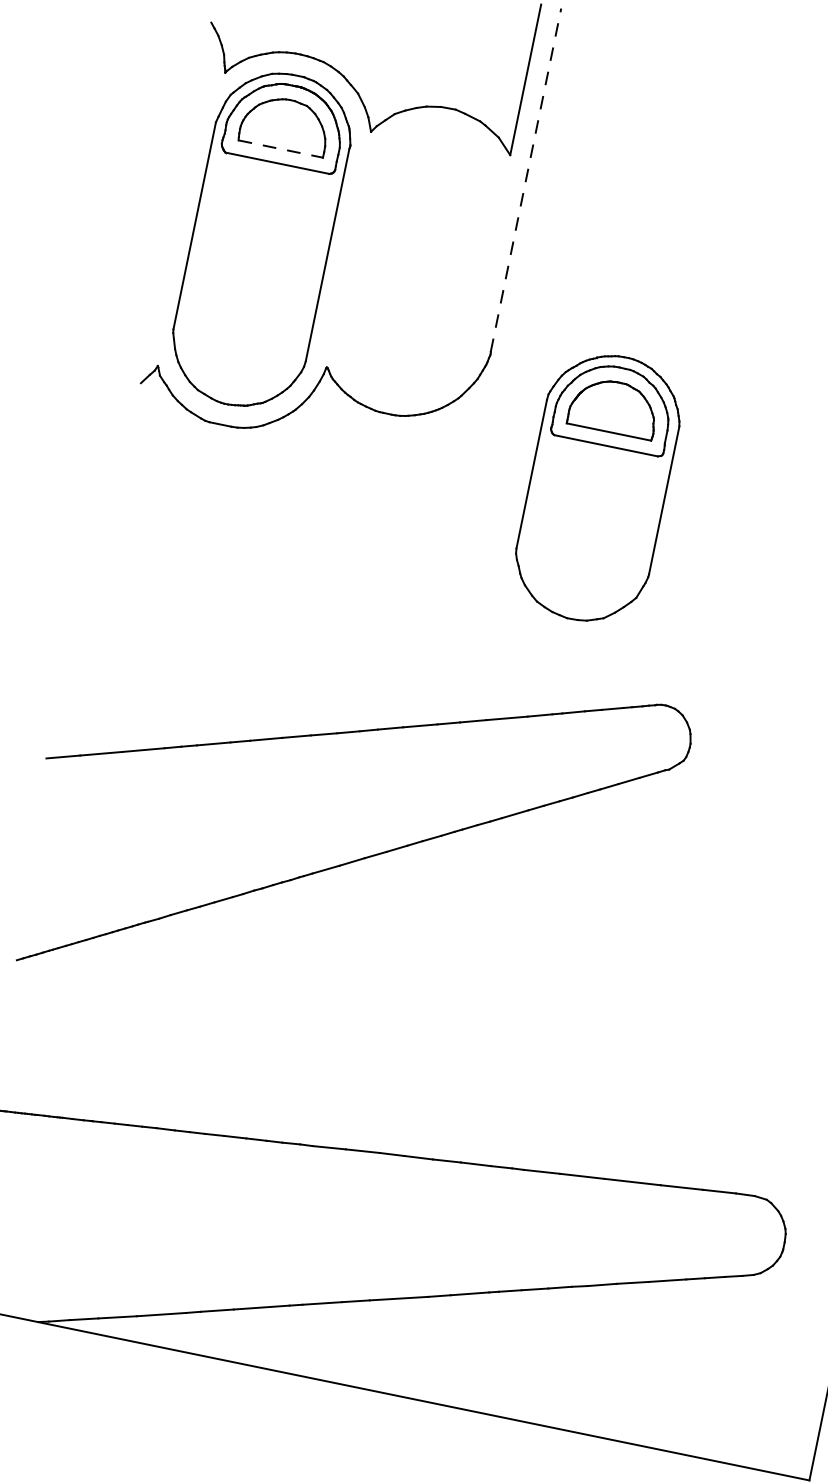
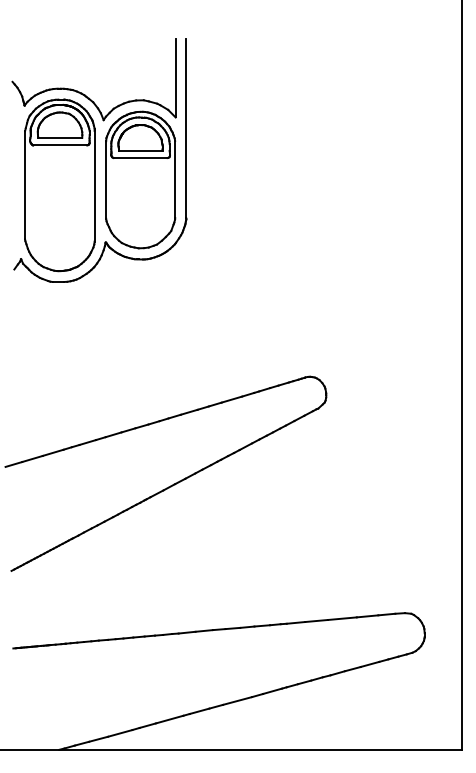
line: (281, 148) -> (60, 137), dashed -> solid
line: (526, 180) -> (186, 128), dashed -> solid
part: (597, 486) -> (140, 179), moved

